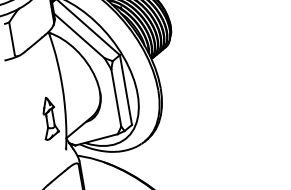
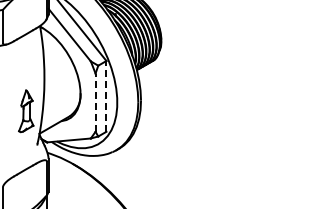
line: (125, 89) -> (106, 95), solid -> dashed
line: (116, 97) -> (95, 102), solid -> dashed

